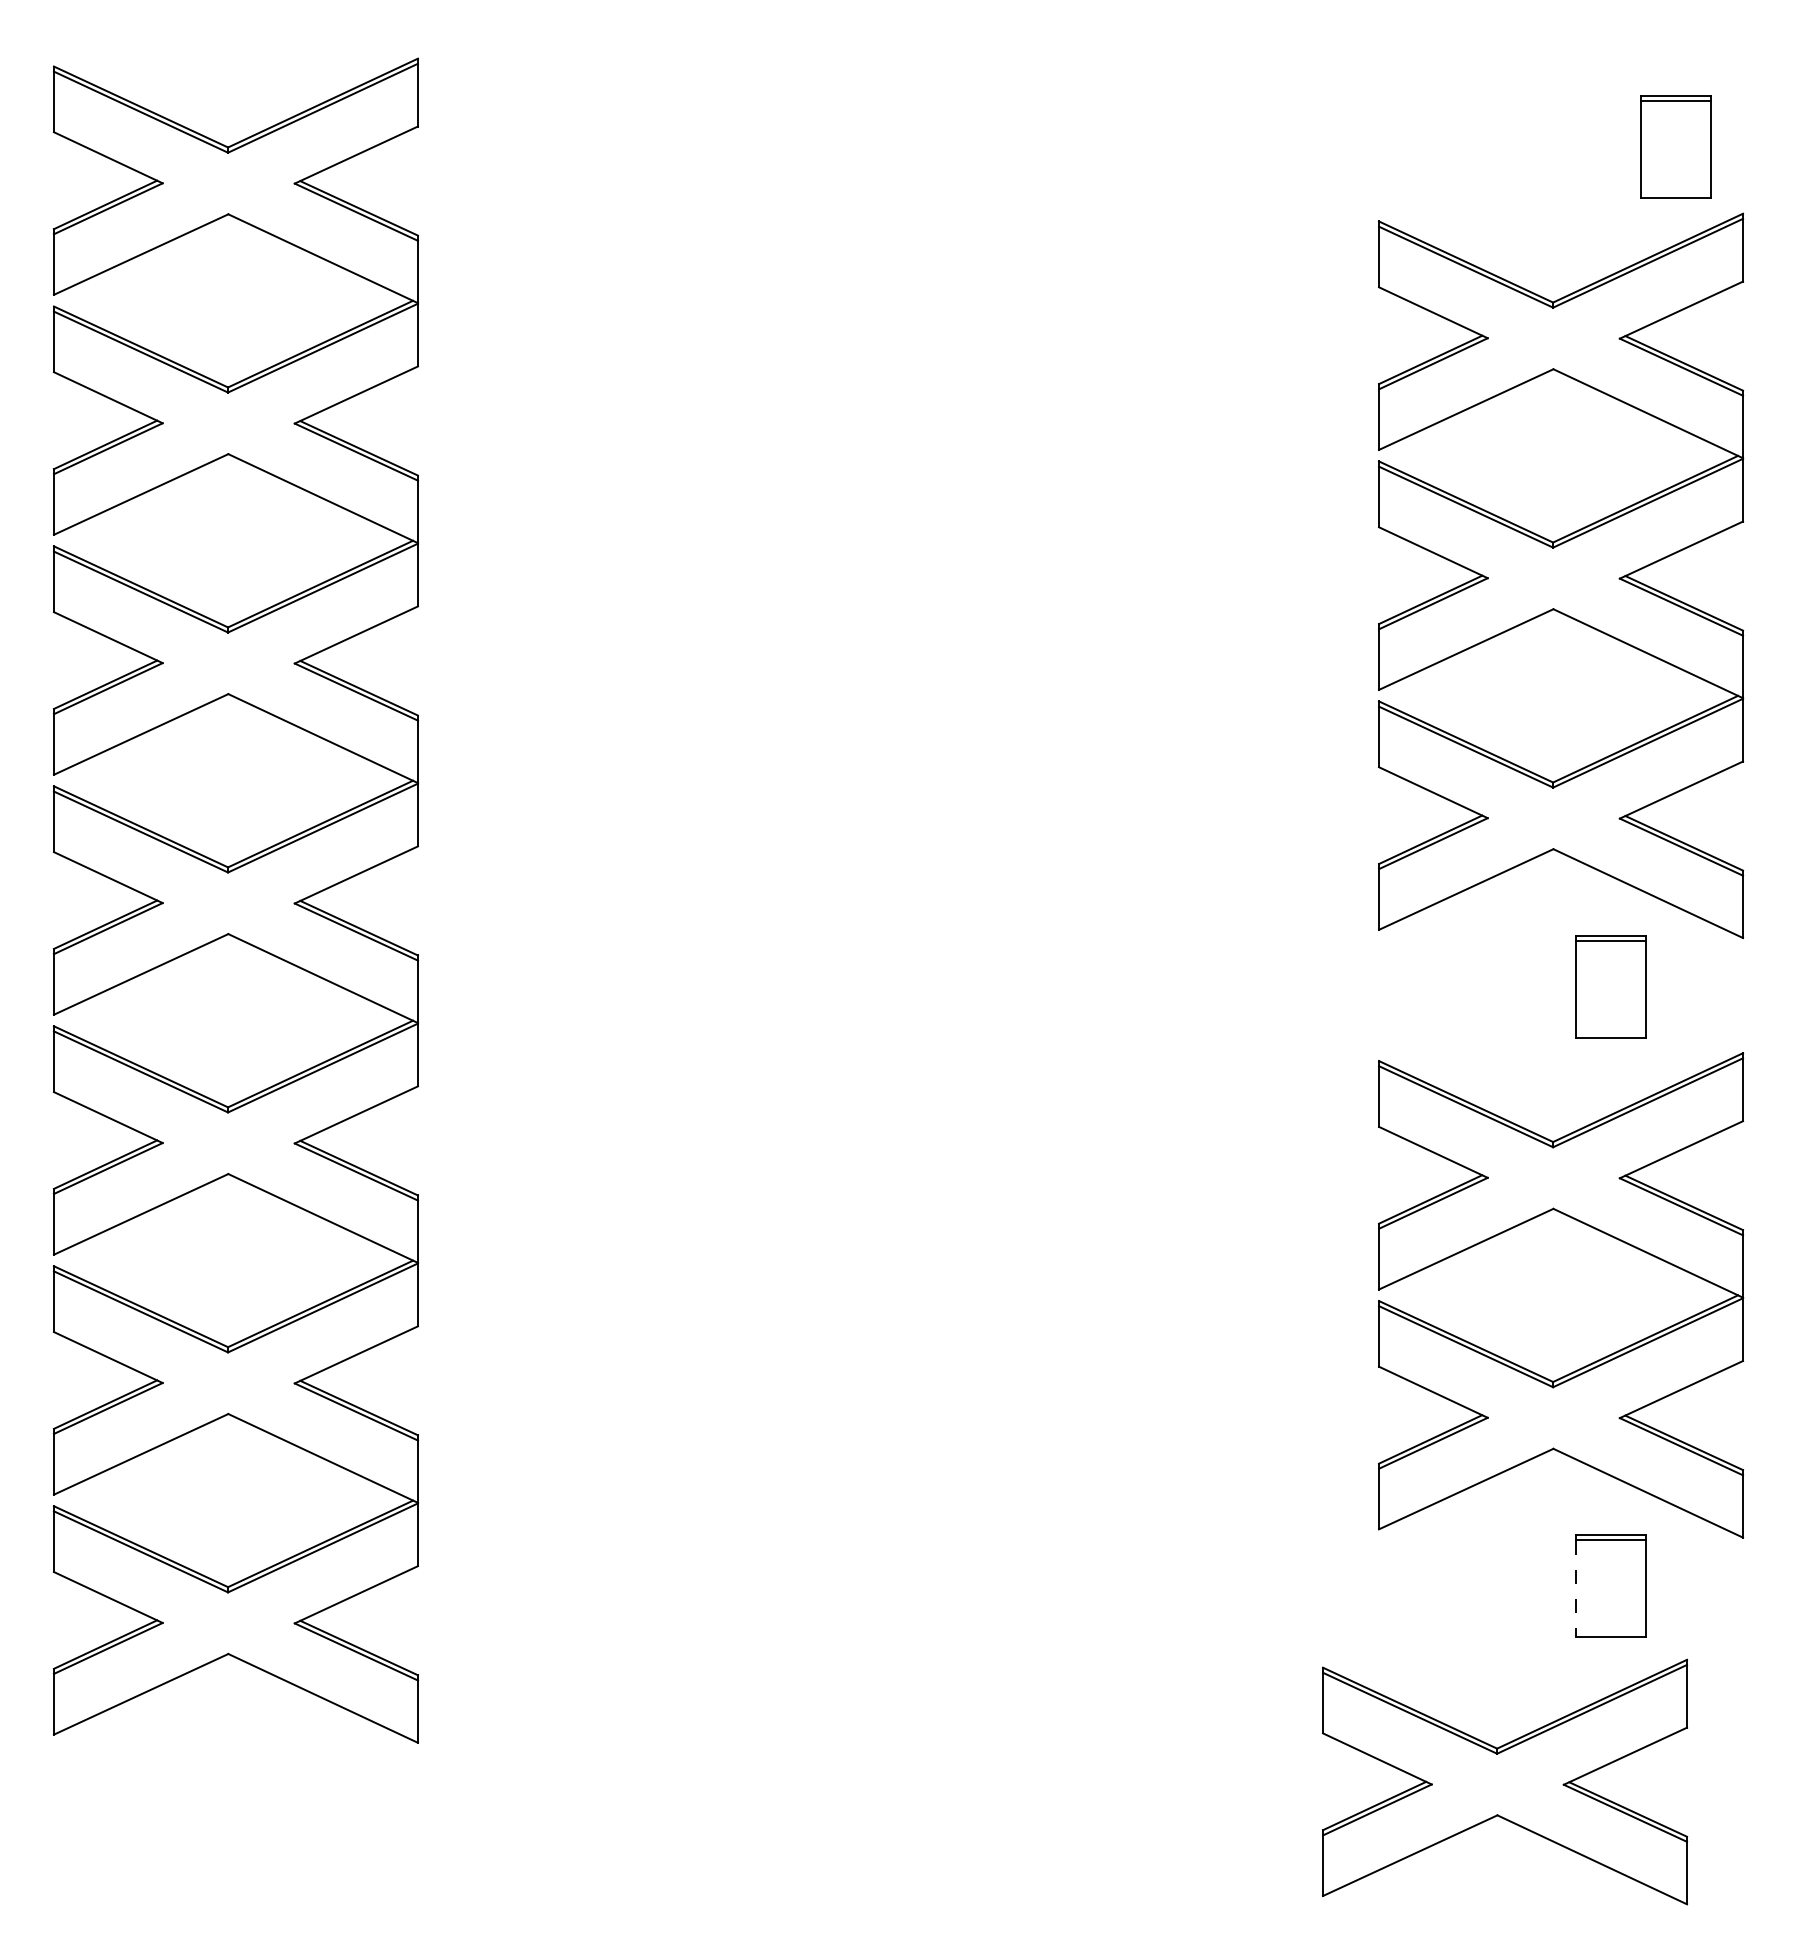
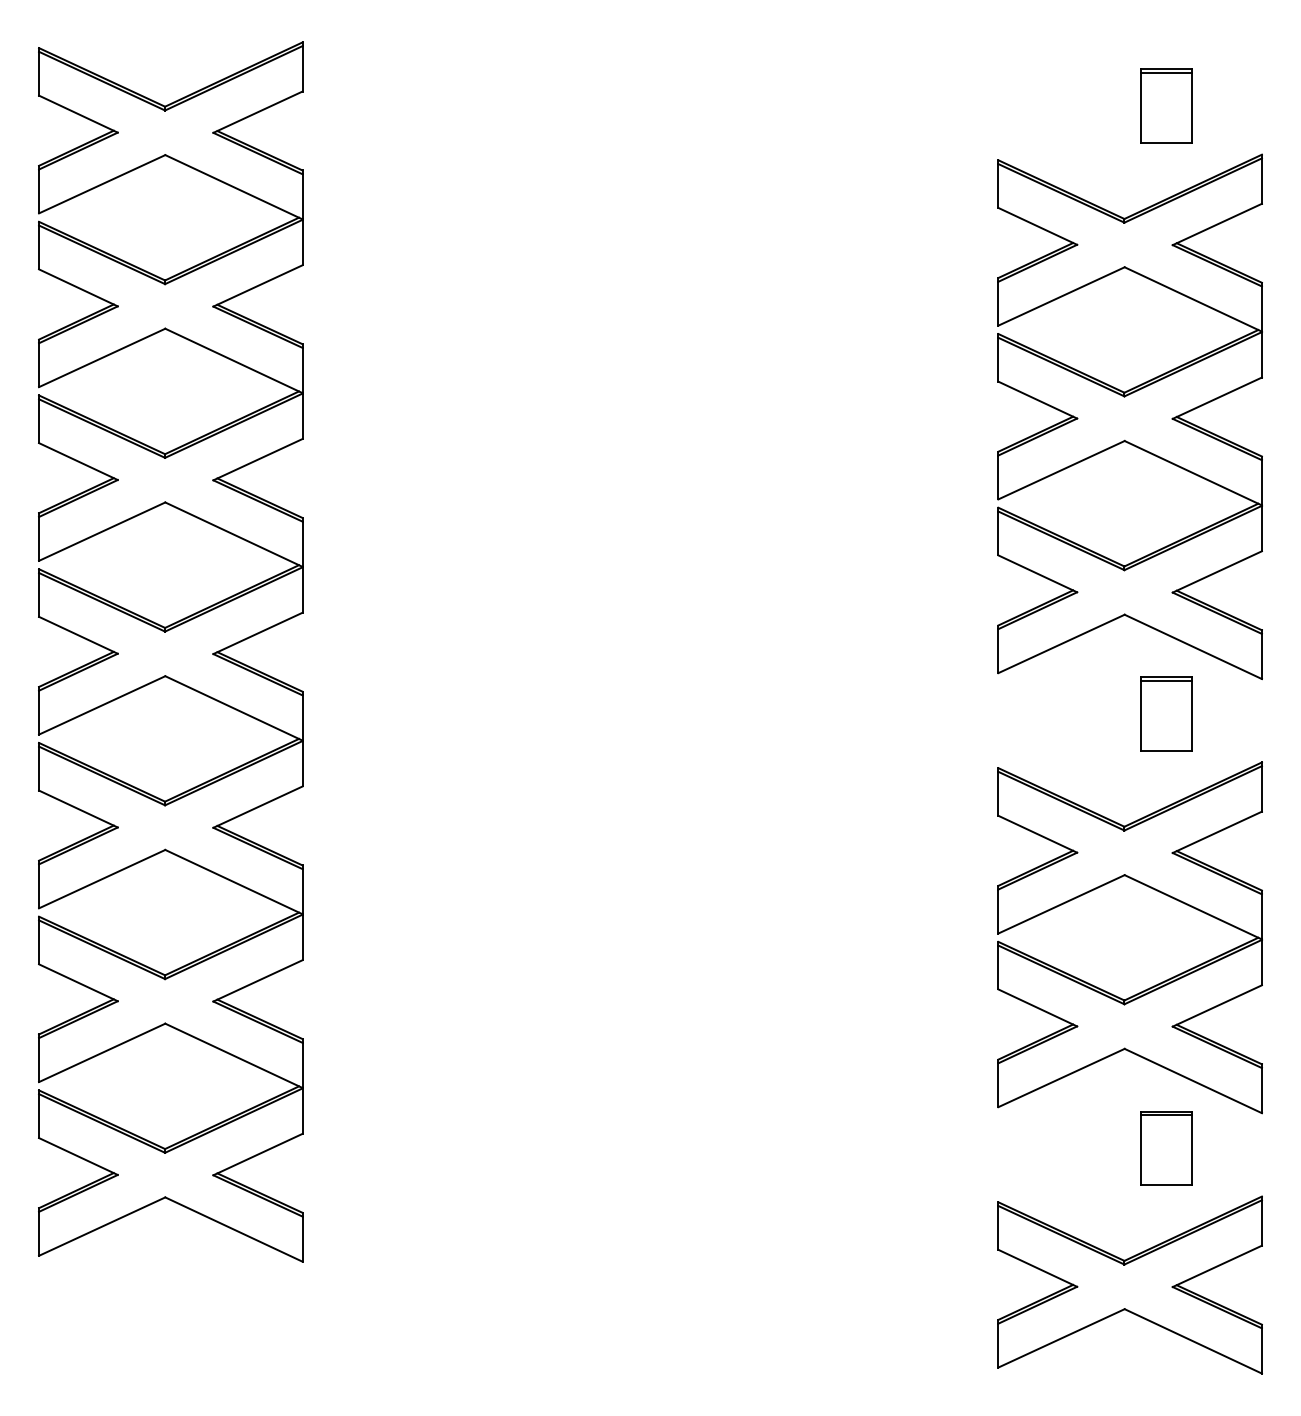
part: (1675, 146) -> (1165, 105), moved
line: (1576, 1589) -> (1141, 1150), dashed -> solid
part: (1505, 1781) -> (1130, 1284), moved

